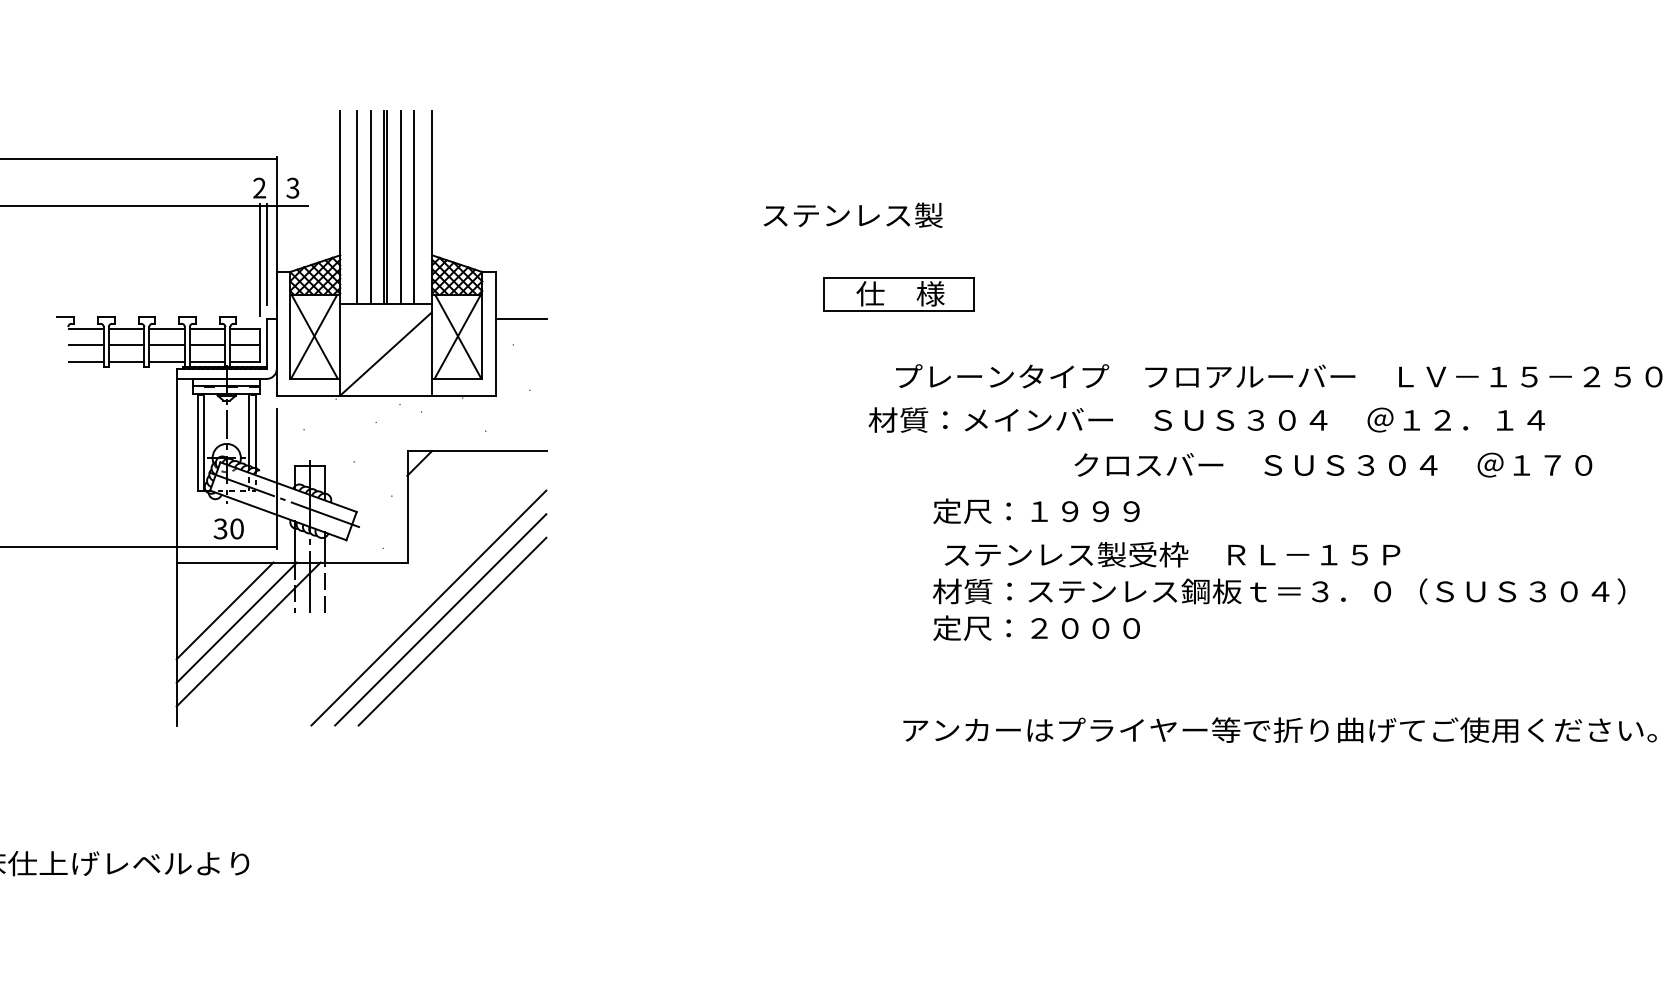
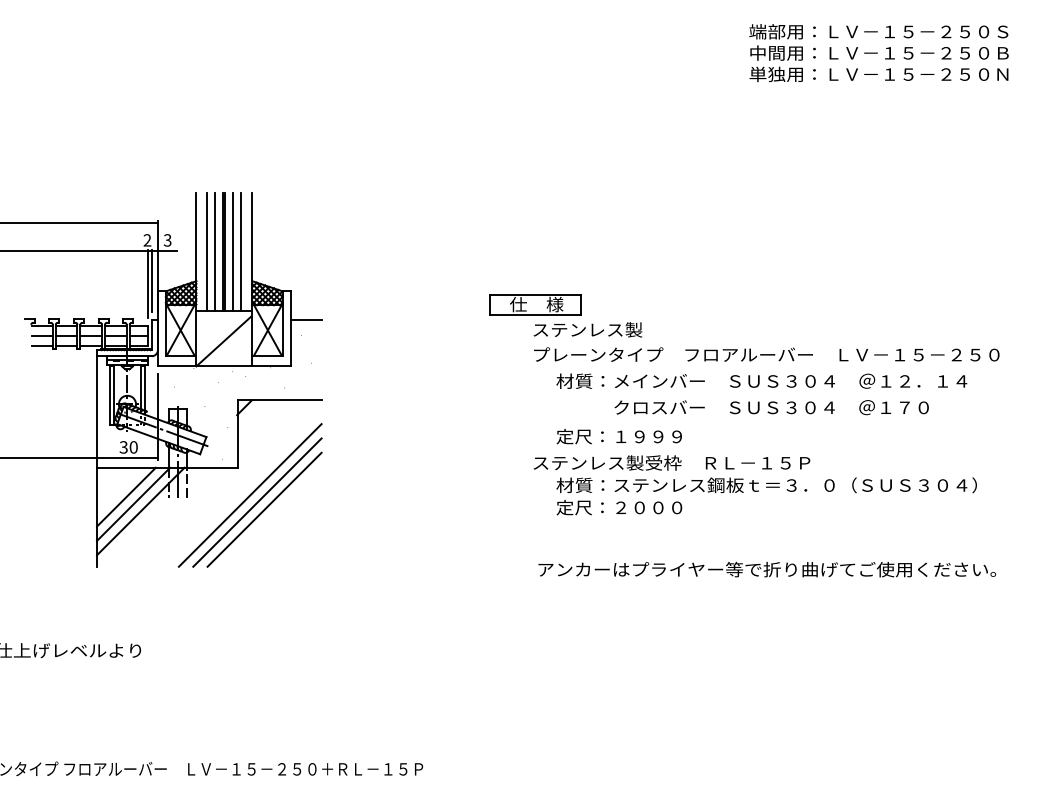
text: (852, 214) -> (587, 329), moved
text: (1206, 418) -> (761, 380), moved
text: (1333, 464) -> (771, 407), moved
text: (1171, 553) -> (671, 462), moved

